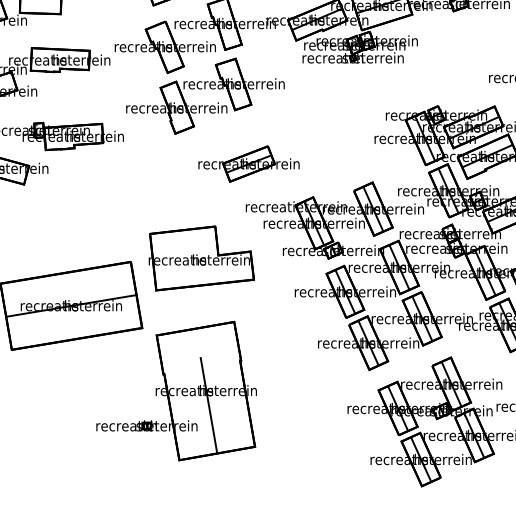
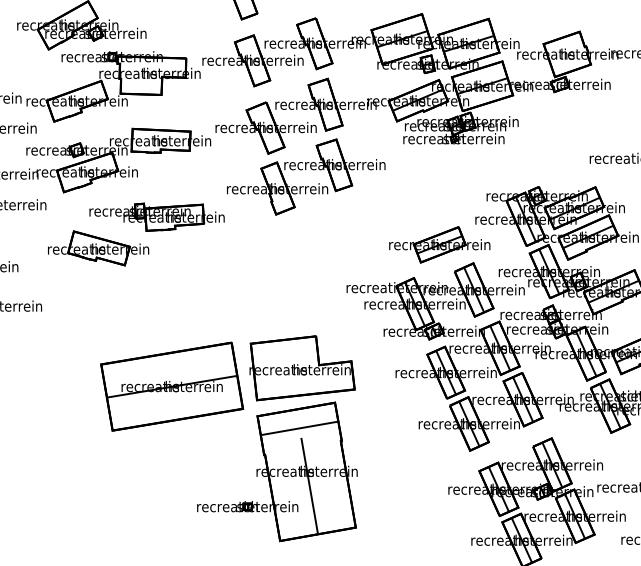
part: (248, 163) -> (439, 244), moved
part: (201, 258) -> (302, 368), moved
line: (198, 347) -> (299, 428), added

